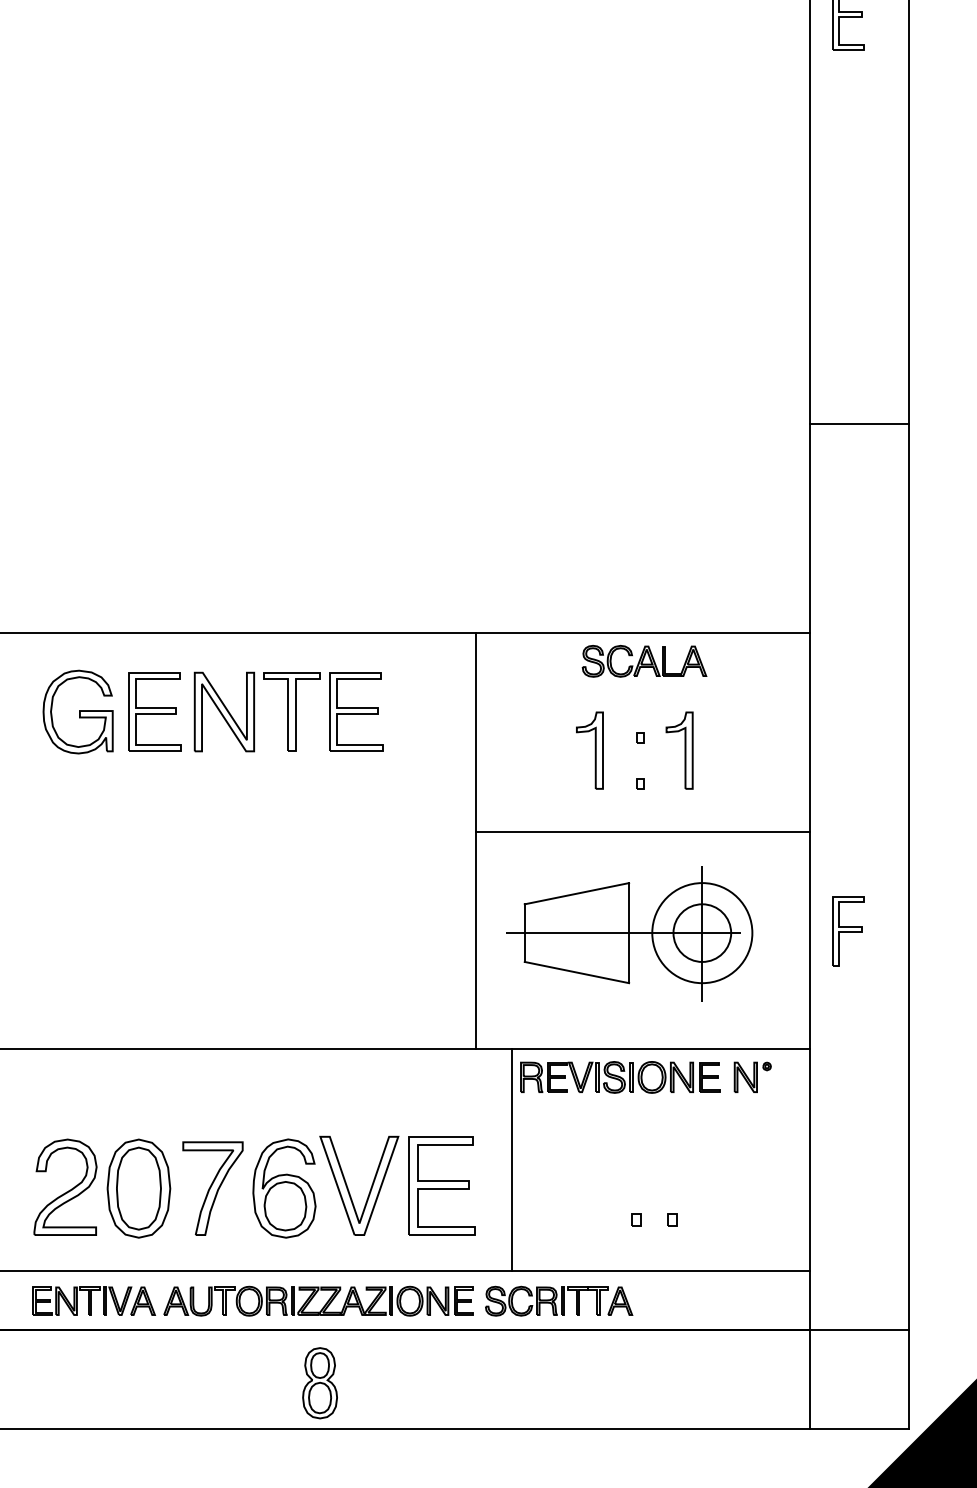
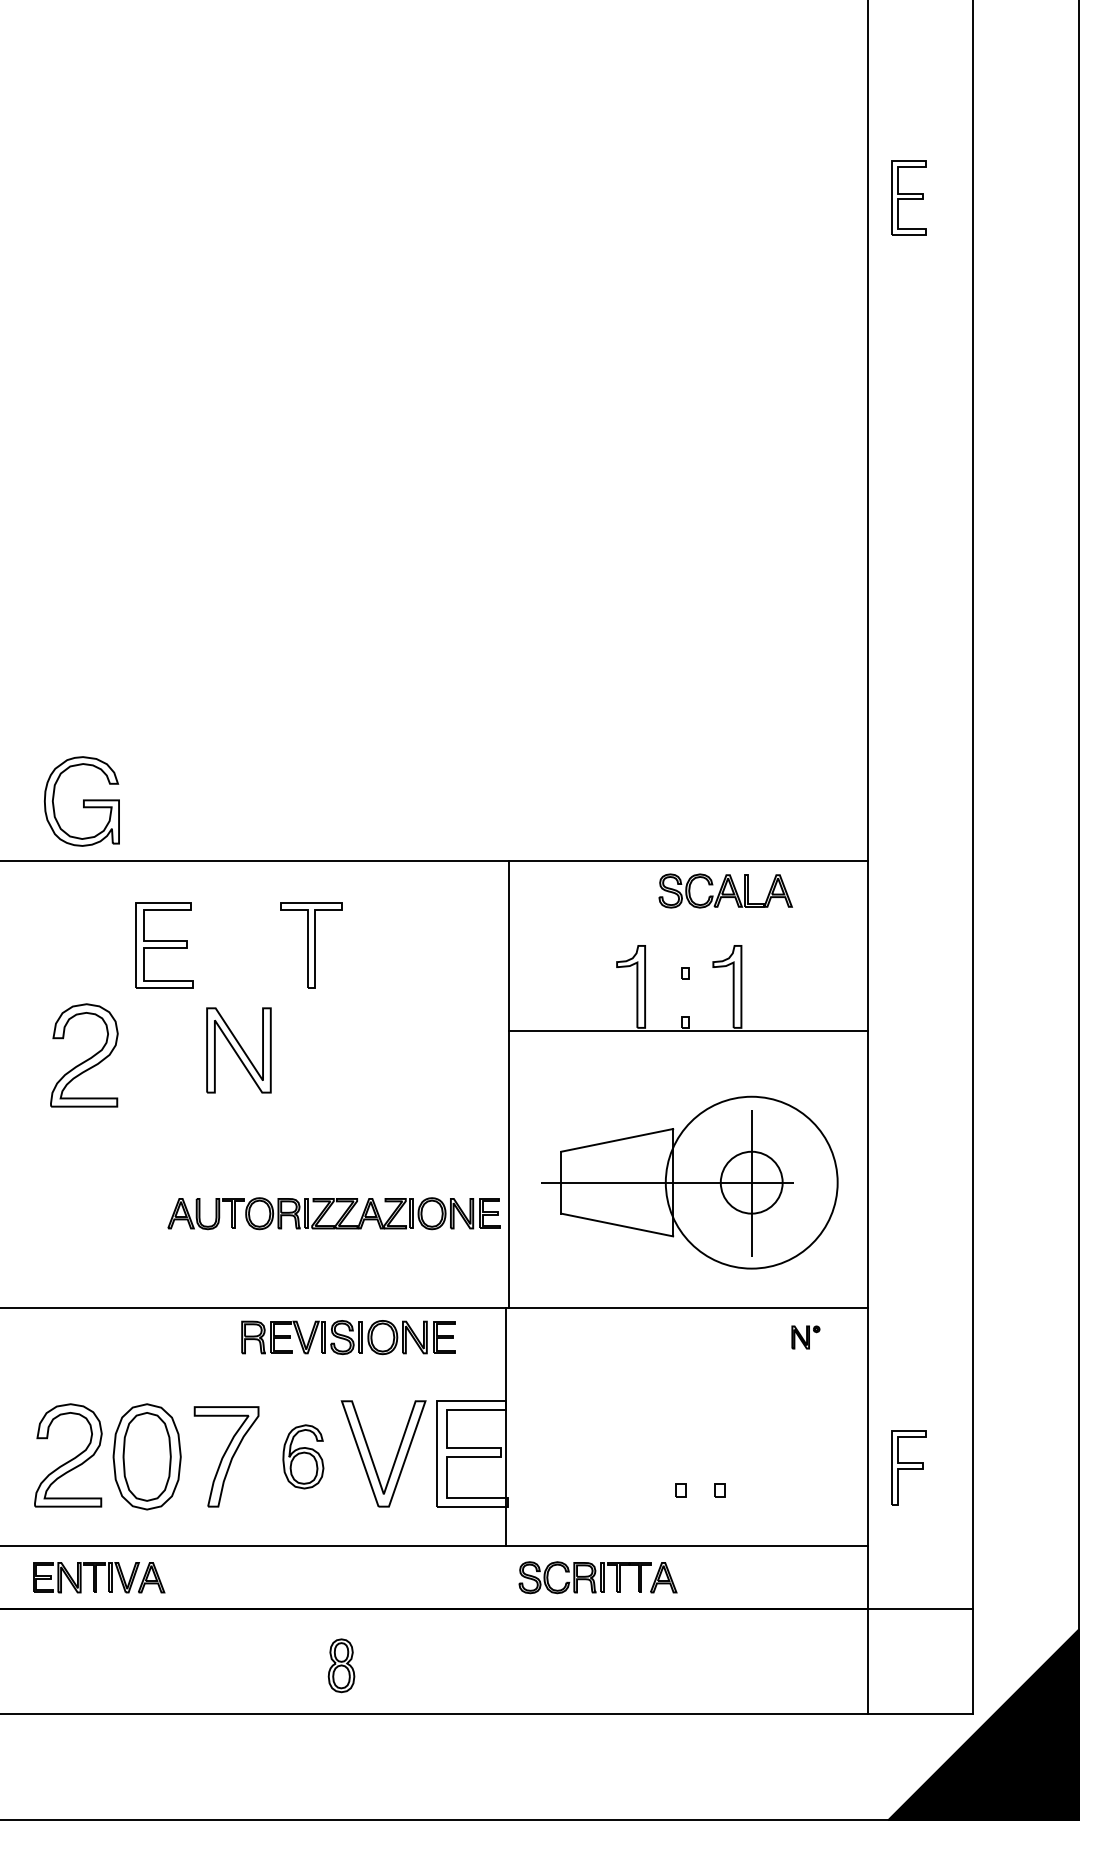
line: (859, 423) -> (920, 635), removed
part: (644, 660) -> (725, 890), moved
part: (77, 712) -> (81, 801), moved
part: (224, 712) -> (238, 1050), moved
part: (356, 712) -> (380, 945), removed
part: (80, 814) -> (84, 1055), added
line: (643, 831) -> (688, 1030), moved
part: (848, 931) -> (908, 1467), moved
circle: (702, 932) -> (751, 1182), size x1.6
part: (620, 1077) -> (348, 1337), moved
part: (752, 1077) -> (805, 1337), size x0.7
line: (512, 1160) -> (506, 1426), moved
part: (284, 1188) -> (303, 1456), size x0.6
part: (318, 1301) -> (333, 1213), moved
part: (320, 1383) -> (341, 1665), size x0.7

